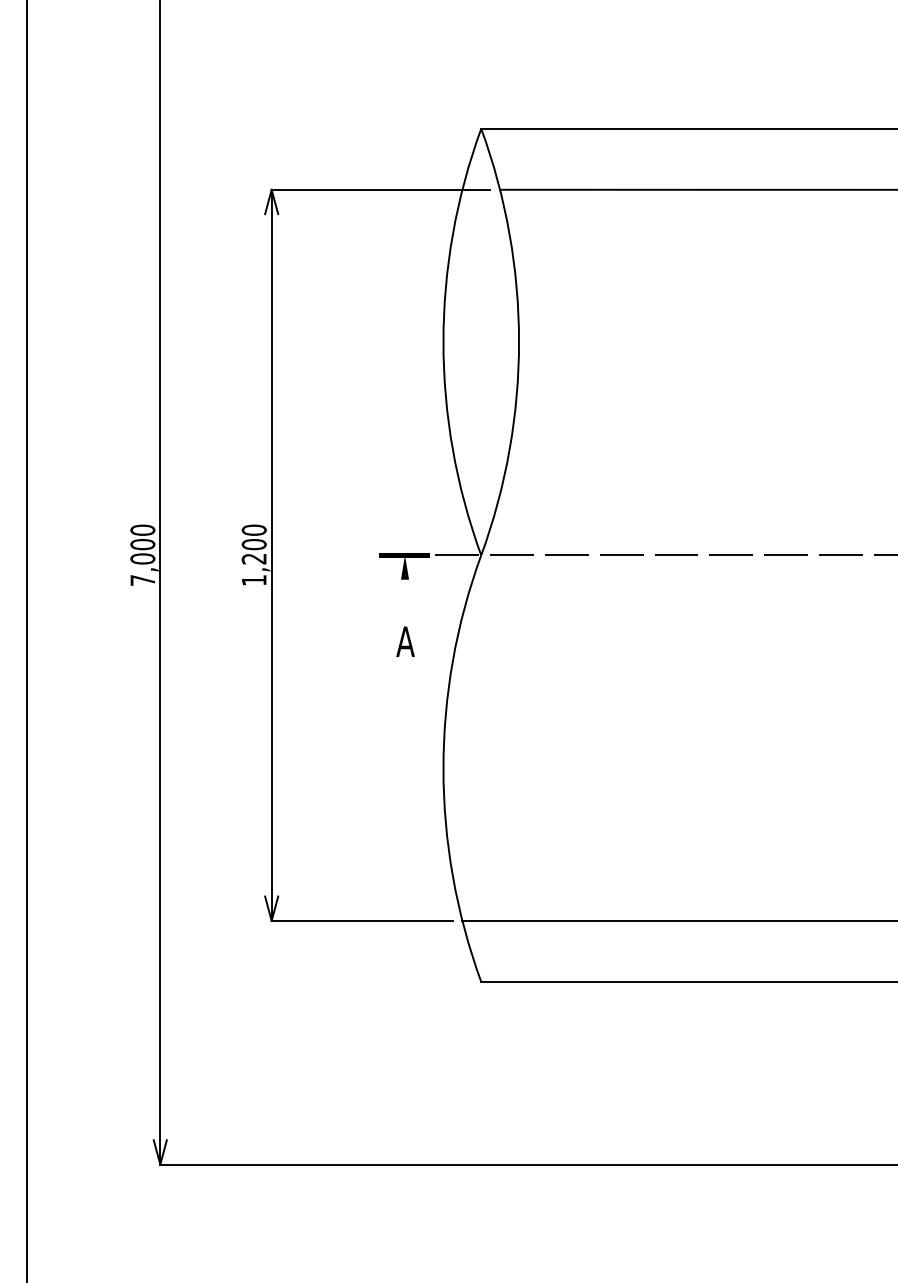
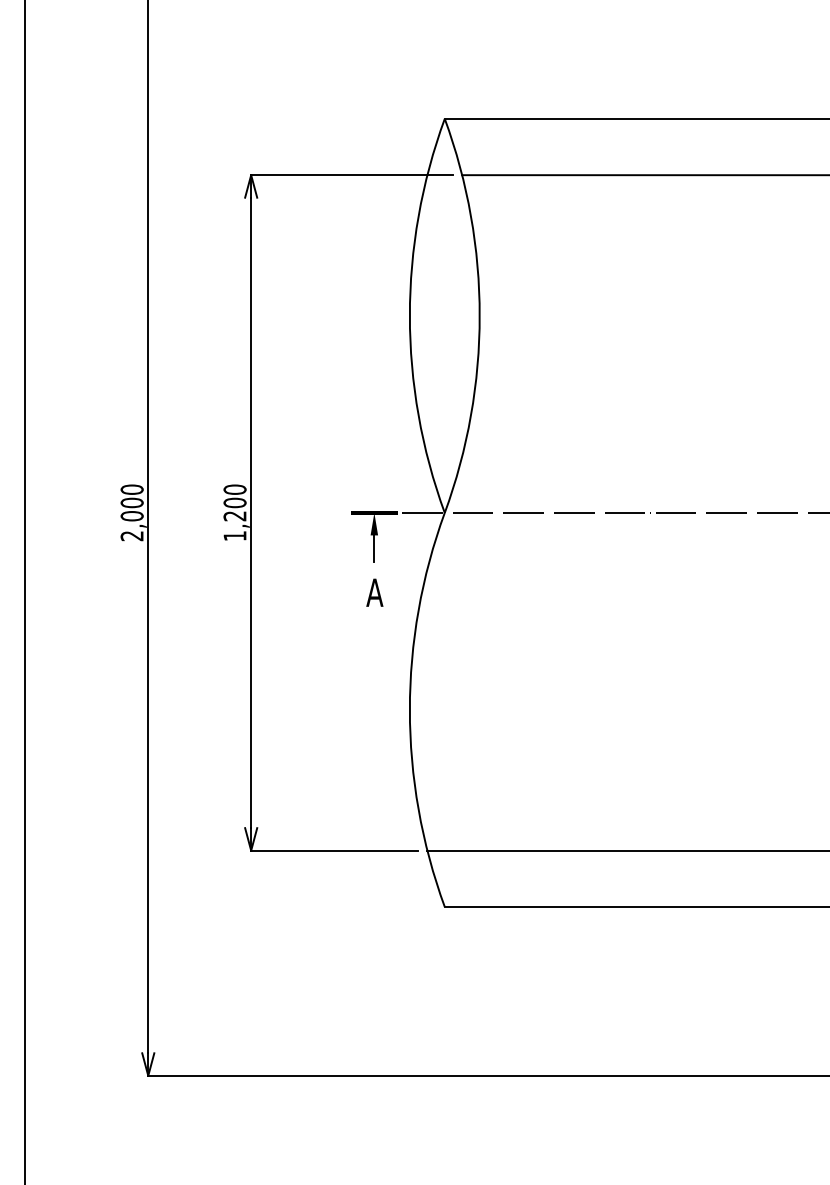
text: (142, 580) -> (131, 536), 7,000 -> 2,000
line: (405, 593) -> (374, 548), added

